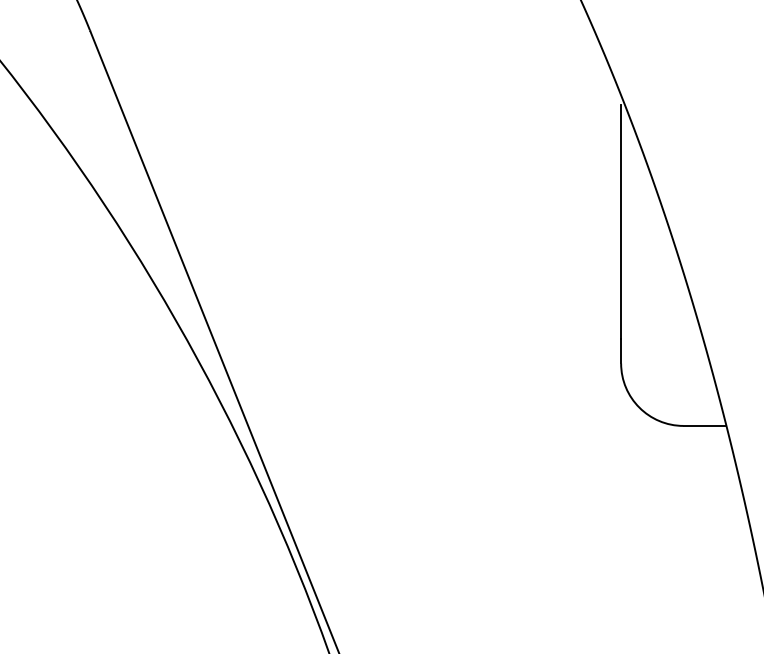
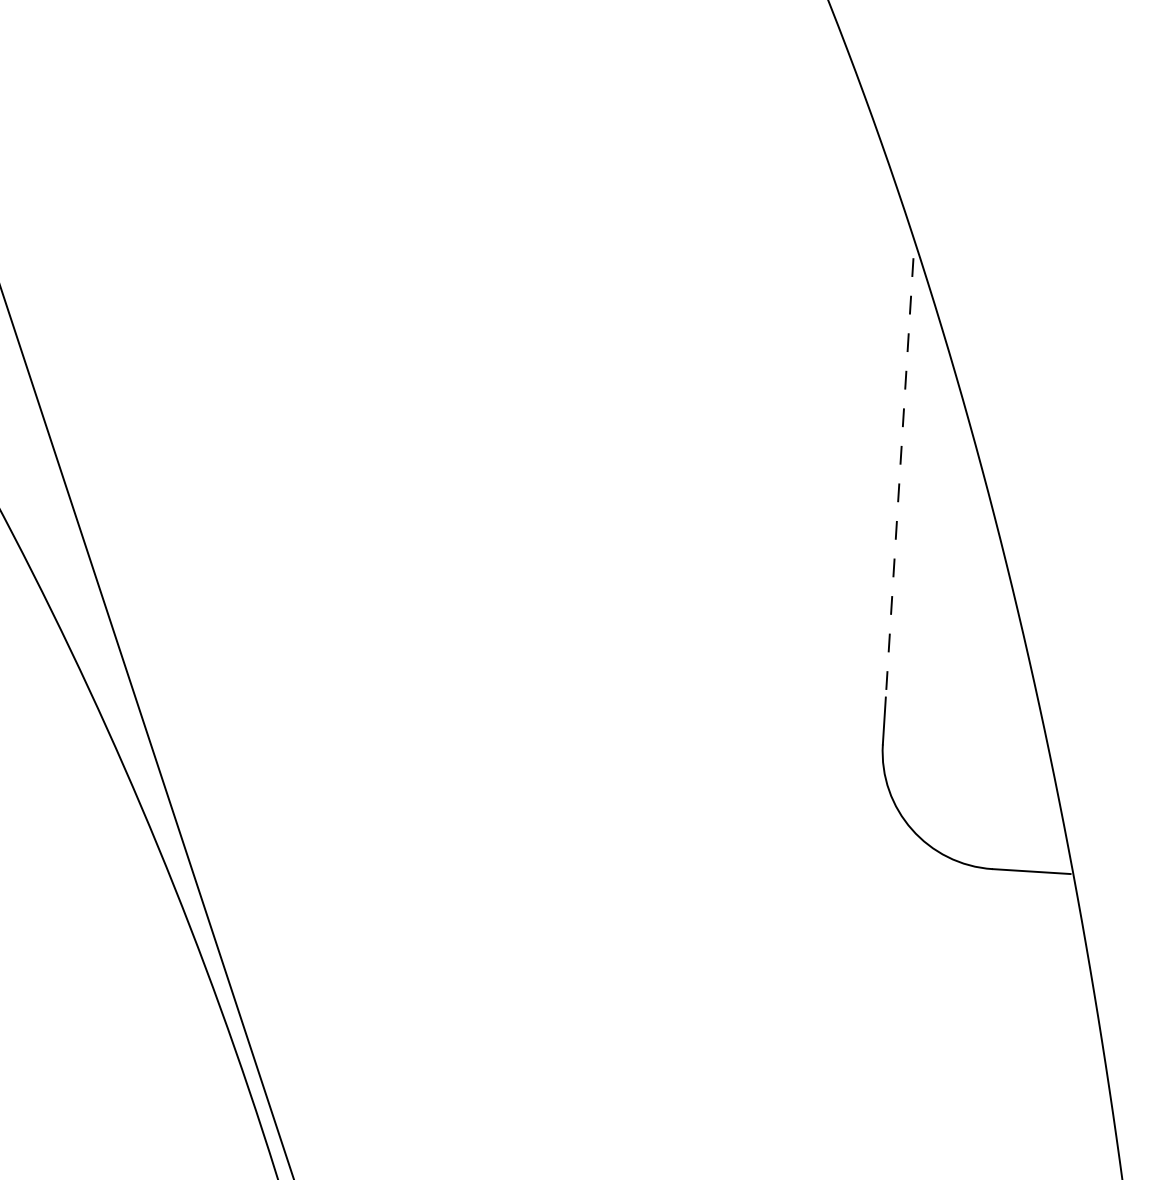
line: (621, 221) -> (900, 477), solid -> dashed

